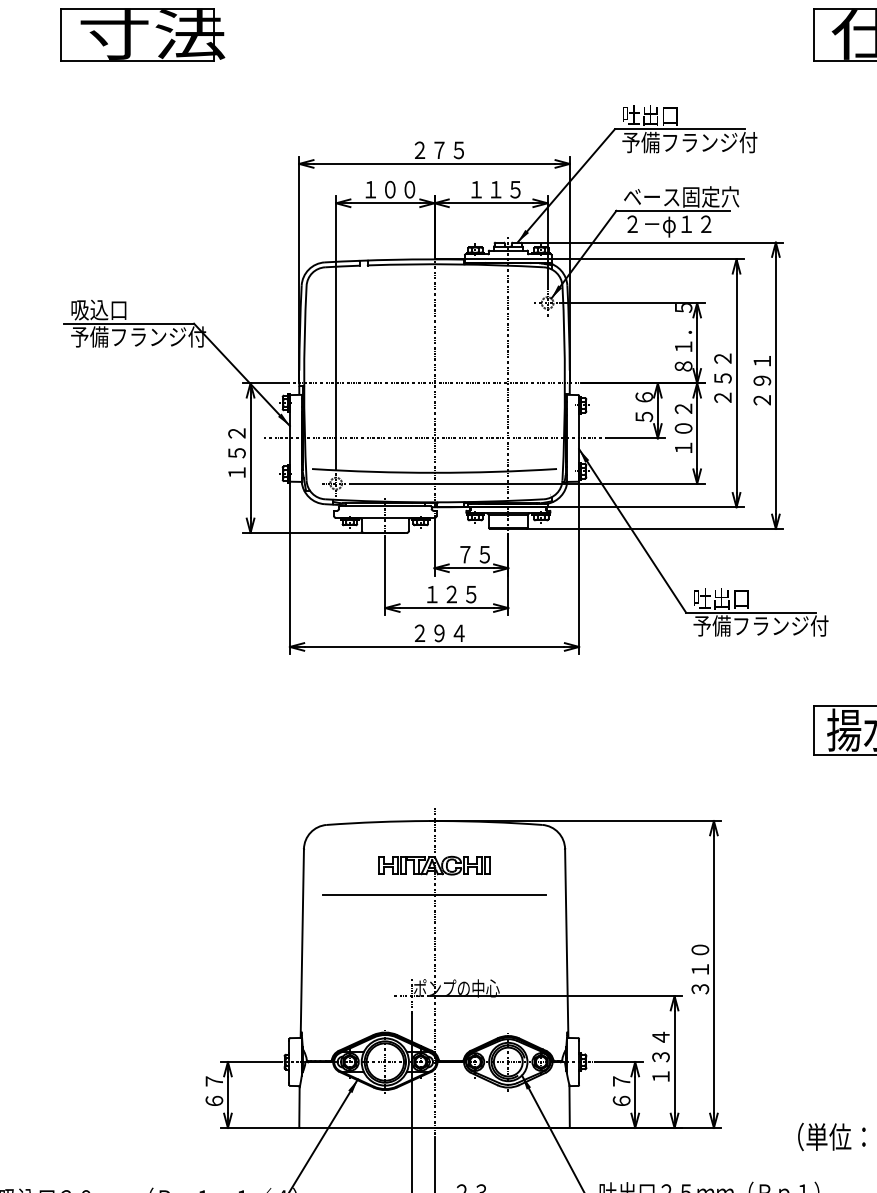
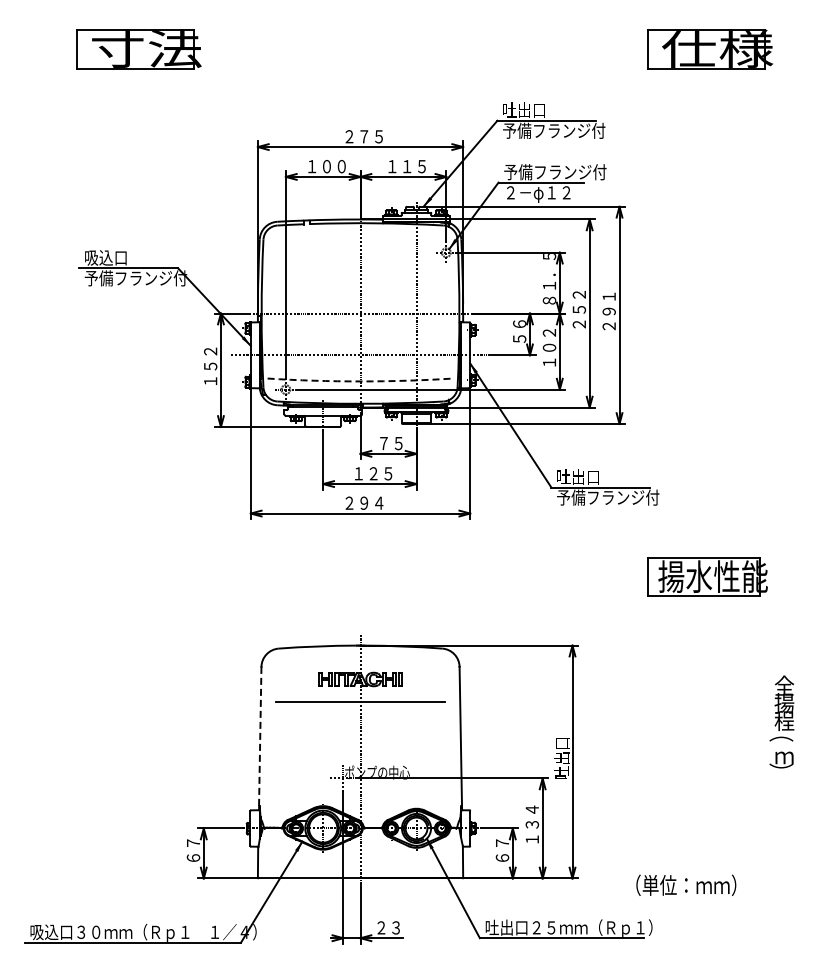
text: (691, 197) -> (555, 172), ベース固定穴 -> 予備フランジ付
arc: (434, 472) -> (360, 381), solid -> dashed
line: (302, 943) -> (260, 738), solid -> dashed
text: (699, 969) -> (561, 758), ３１０ -> 吐出口

